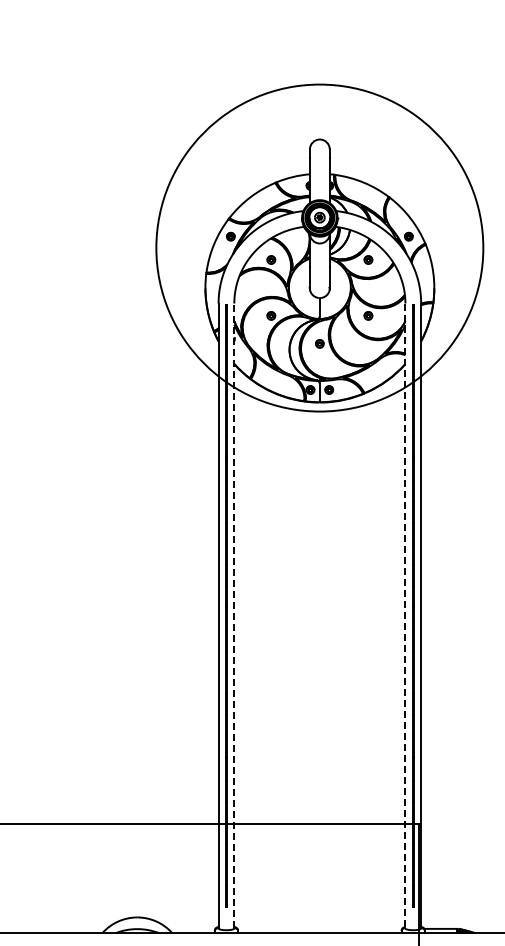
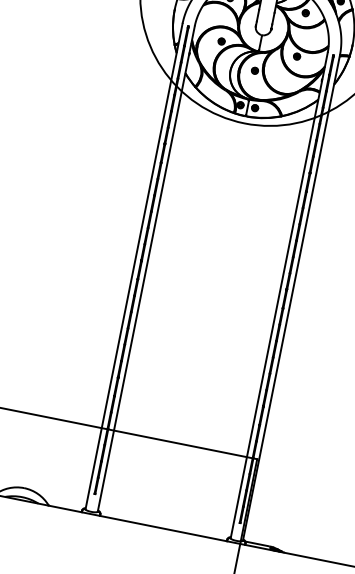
line: (234, 615) -> (146, 268), dashed -> solid
line: (405, 616) -> (279, 295), dashed -> solid

